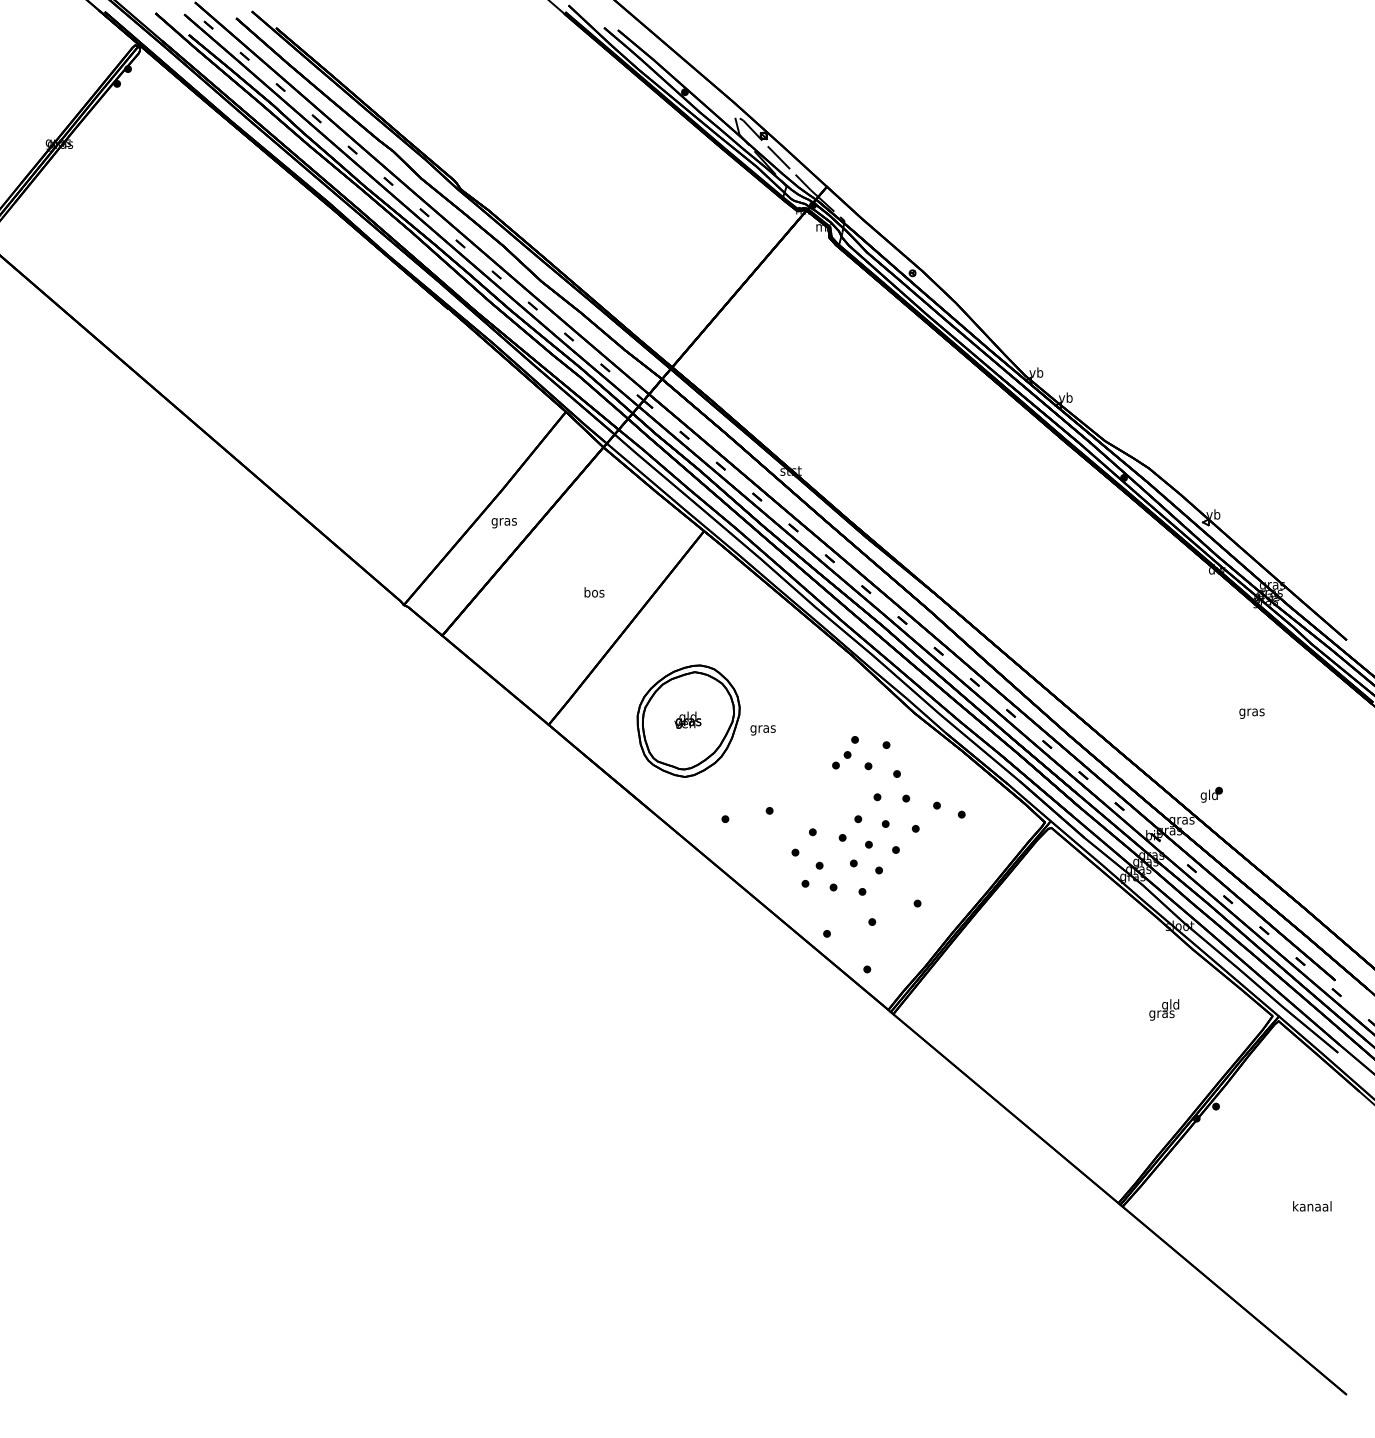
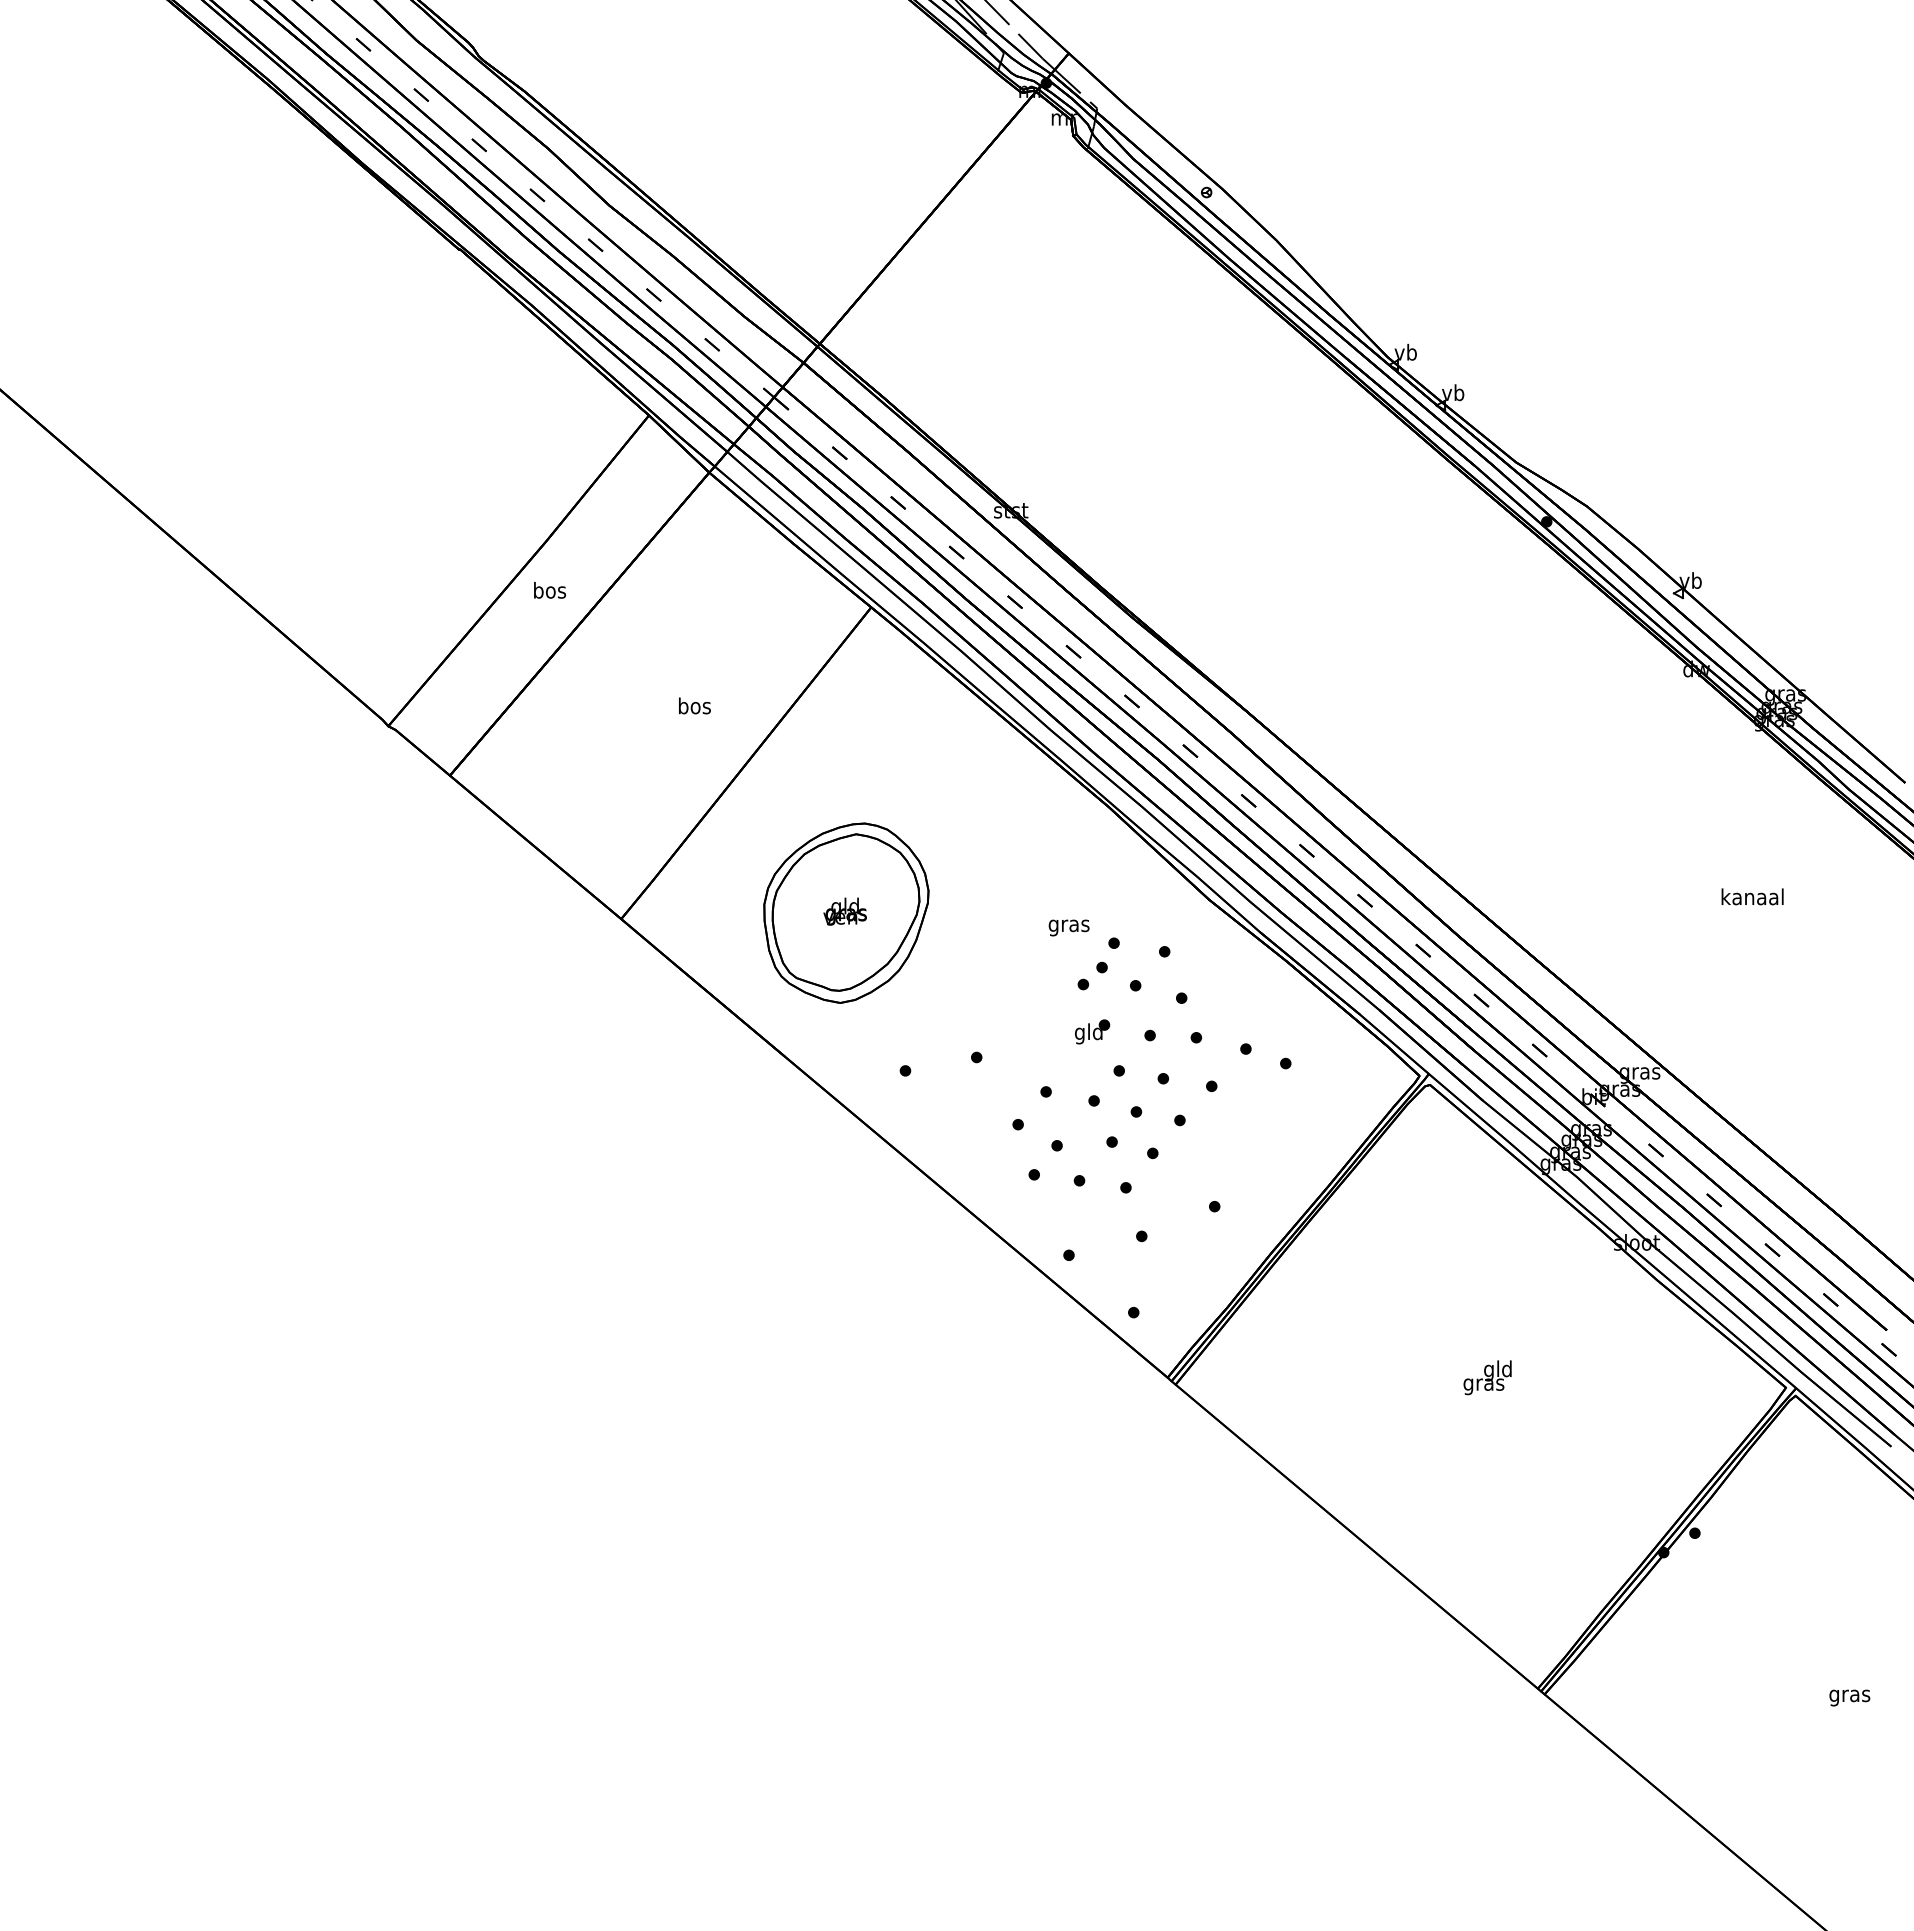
text: (503, 521) -> (548, 591), gras -> bos
text: (1251, 711) -> (1751, 897), gras -> kanaal
text: (762, 730) -> (1068, 928), moved
part: (1211, 794) -> (1092, 1031), moved
text: (1164, 1009) -> (1488, 1377), moved
text: (1312, 1207) -> (1850, 1695), kanaal -> gras

